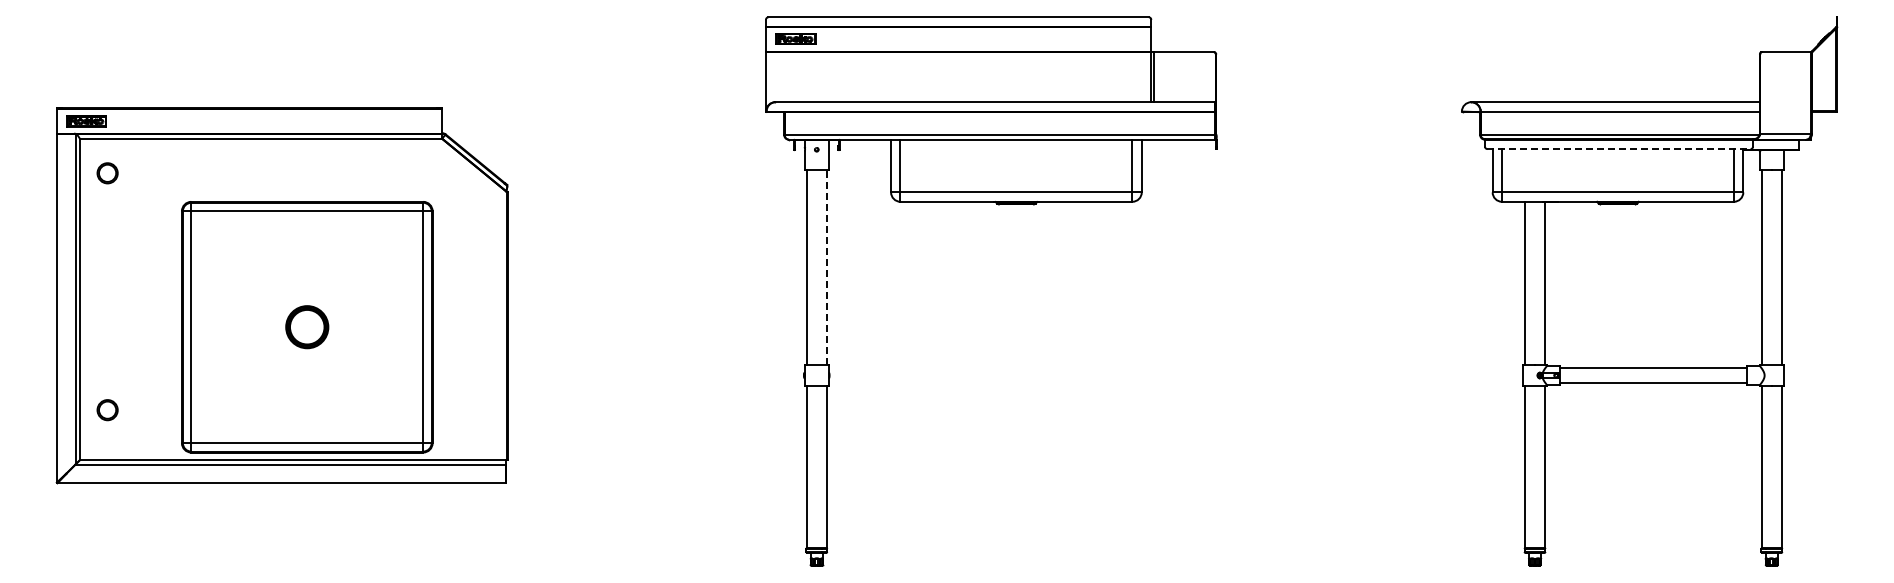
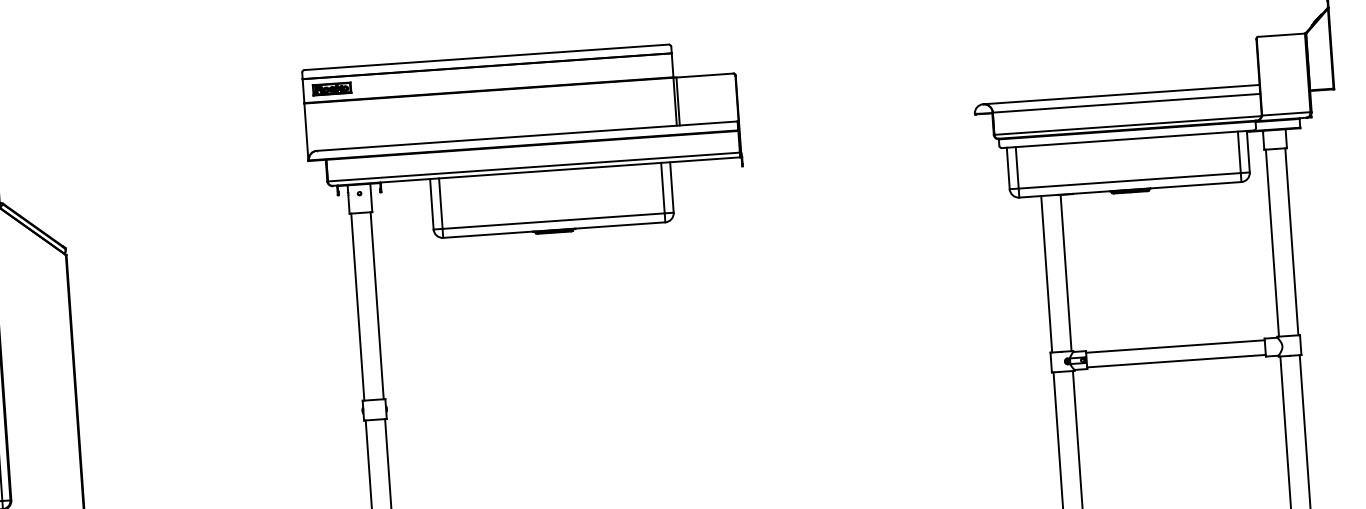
line: (1619, 149) -> (1128, 139), dashed -> solid
line: (826, 267) -> (376, 305), dashed -> solid

